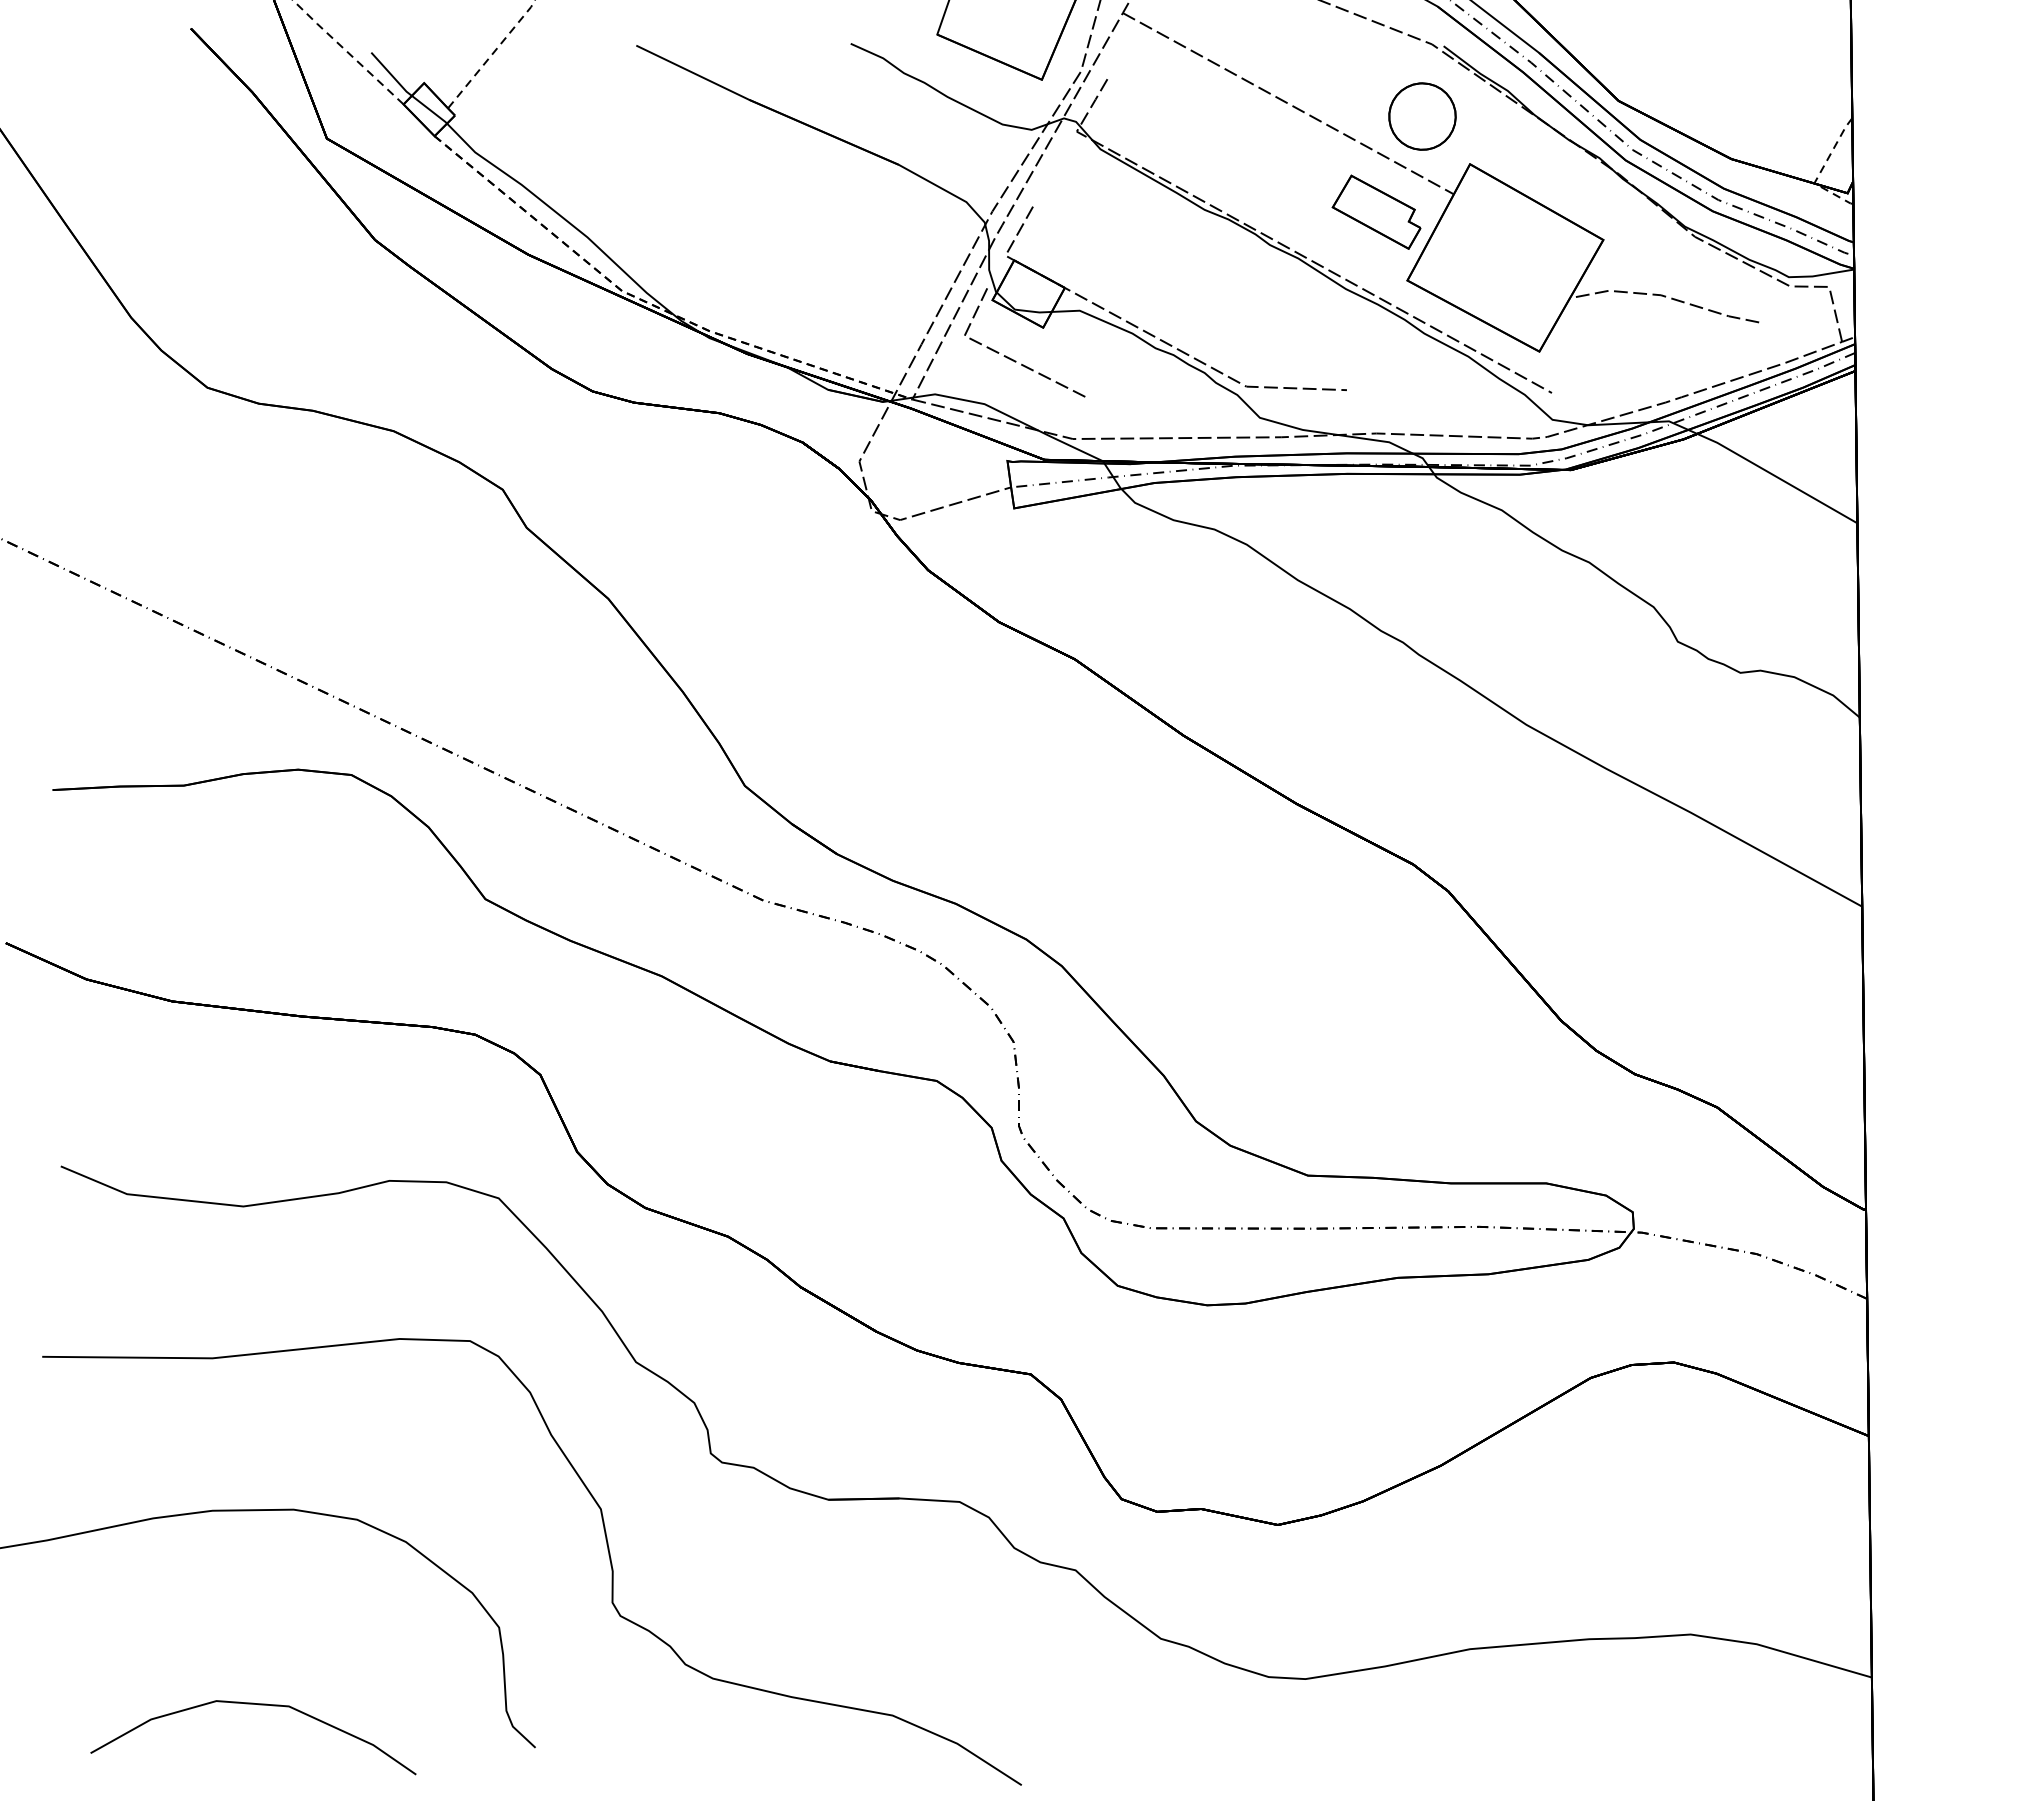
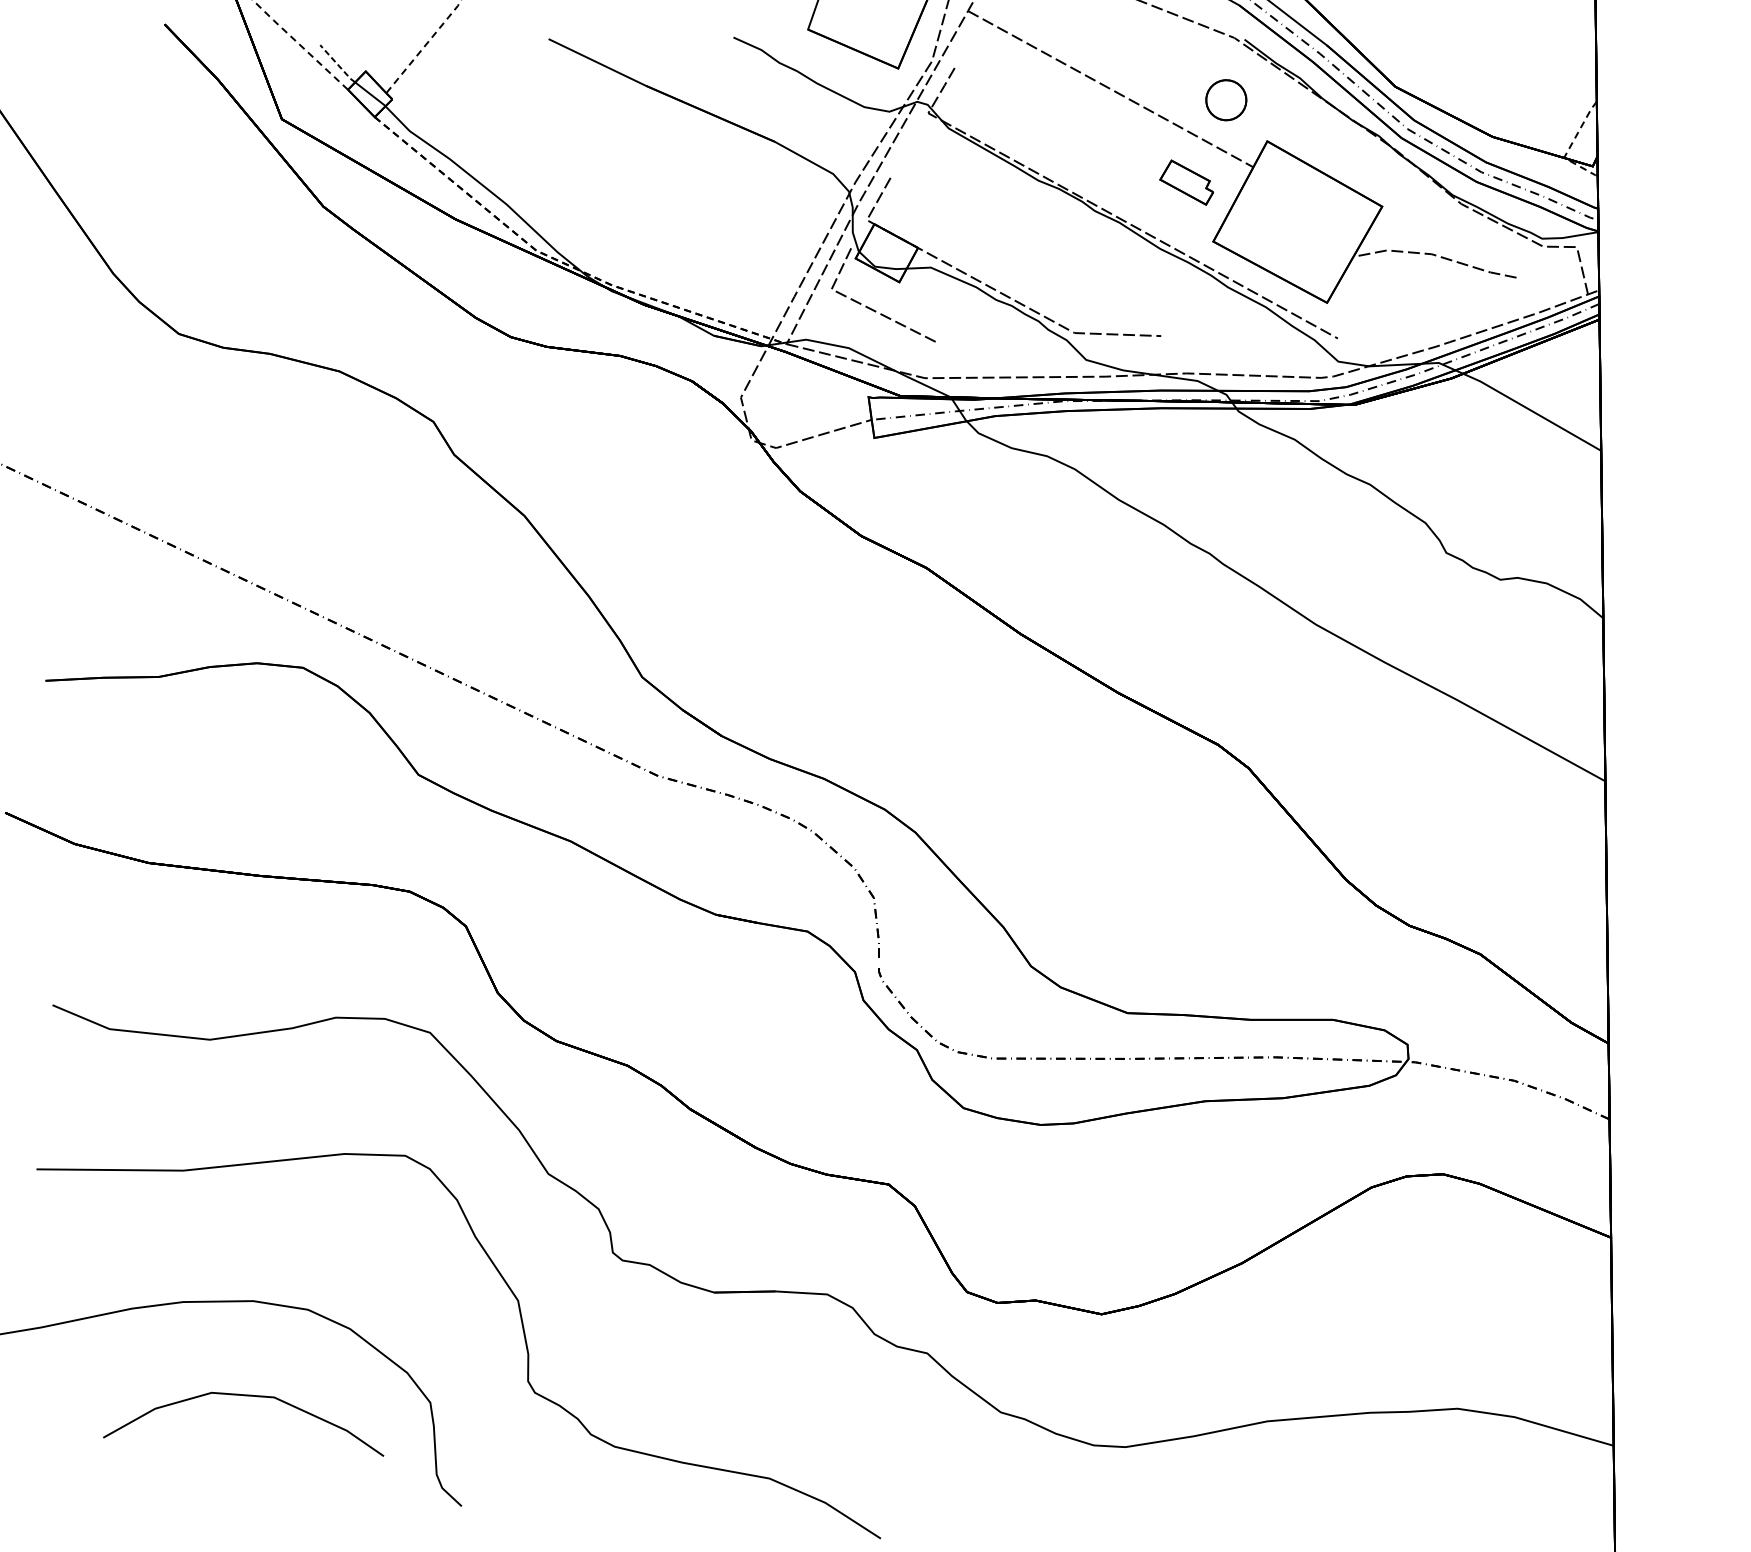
line: (391, 74) -> (337, 63), solid -> dashed
part: (1422, 116) -> (1226, 100), size x0.7
part: (1376, 211) -> (1186, 182), size x0.7
curve: (258, 1705) -> (247, 1396), moved

